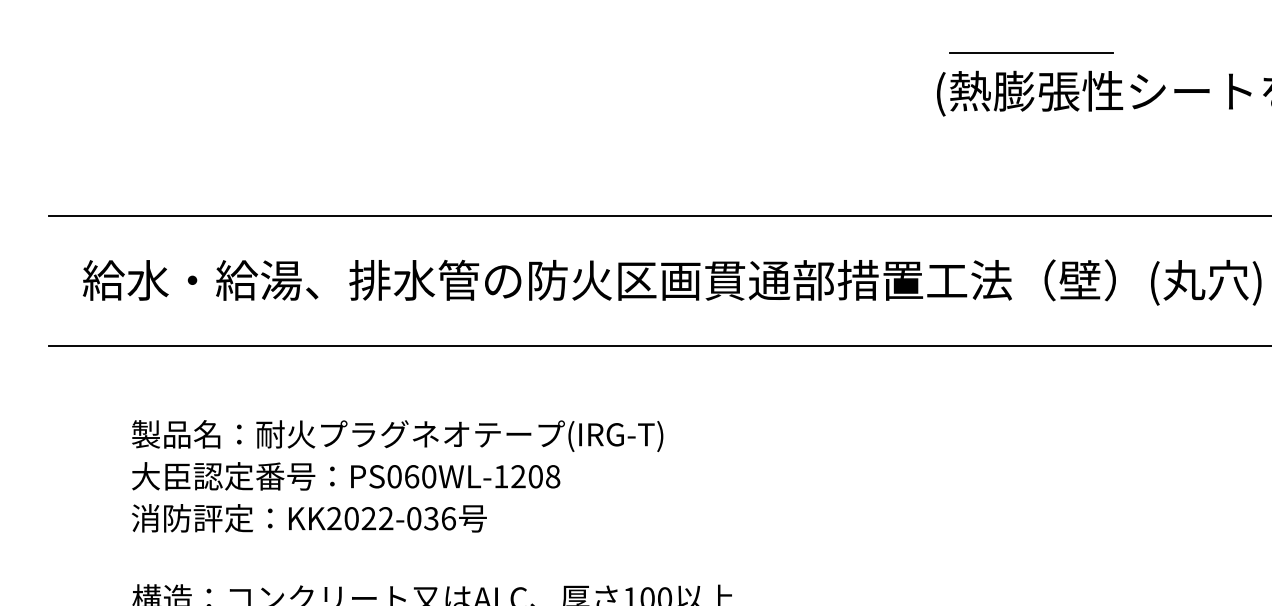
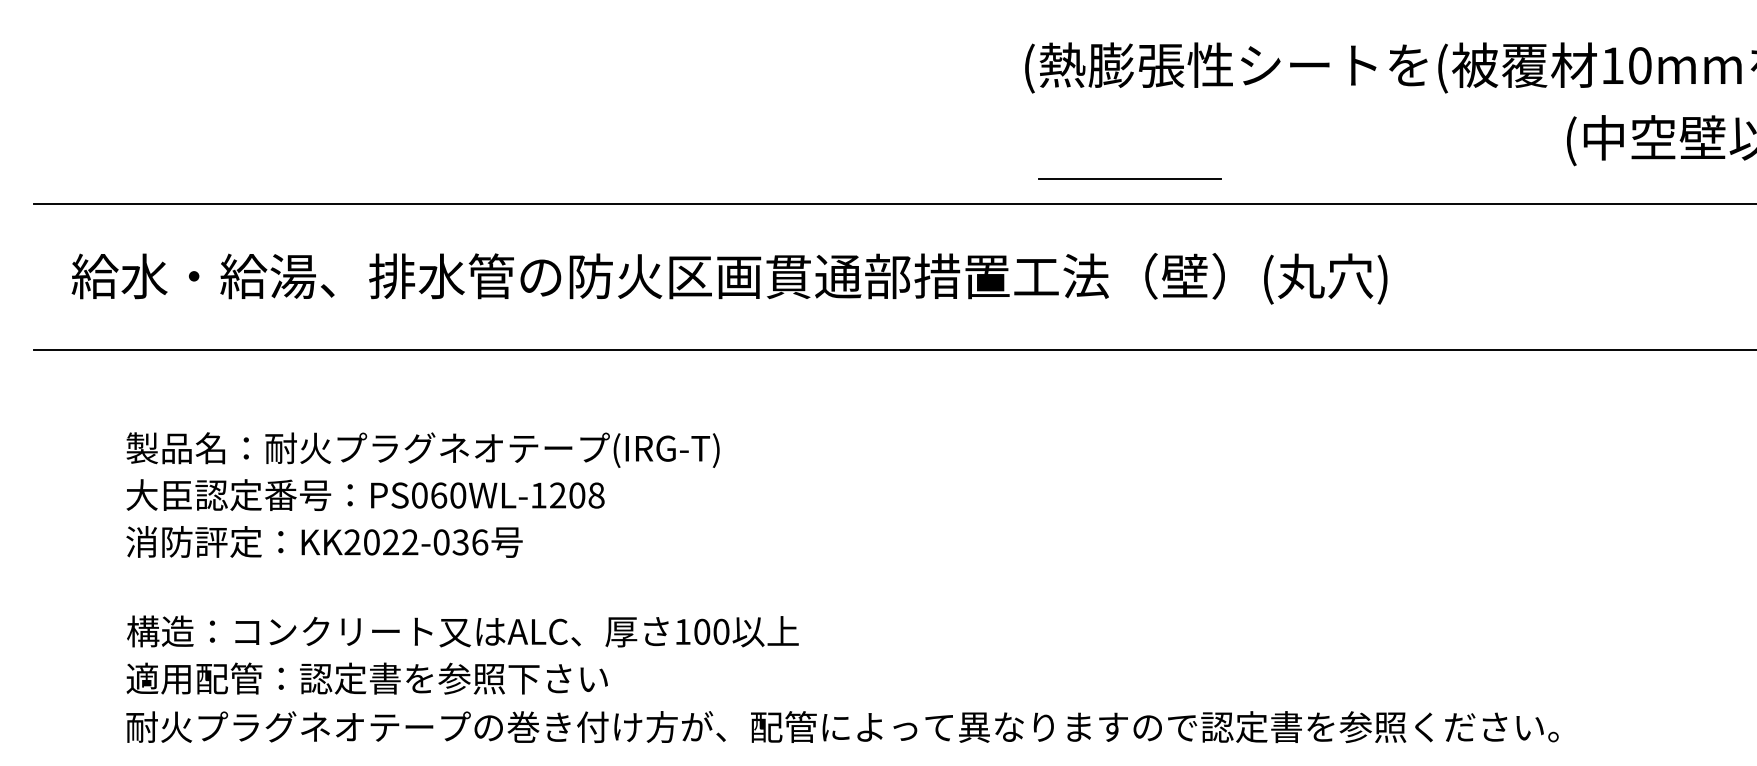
line: (1030, 52) -> (1129, 178), moved

